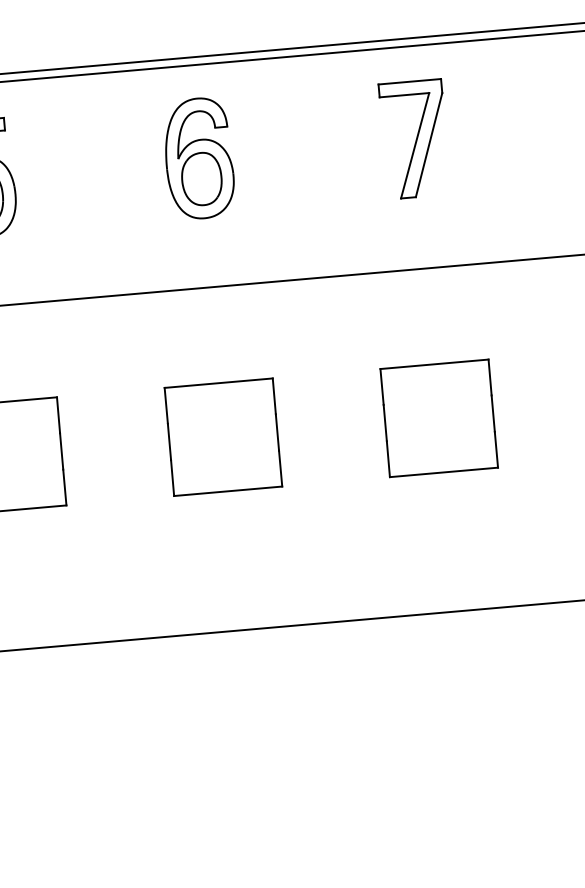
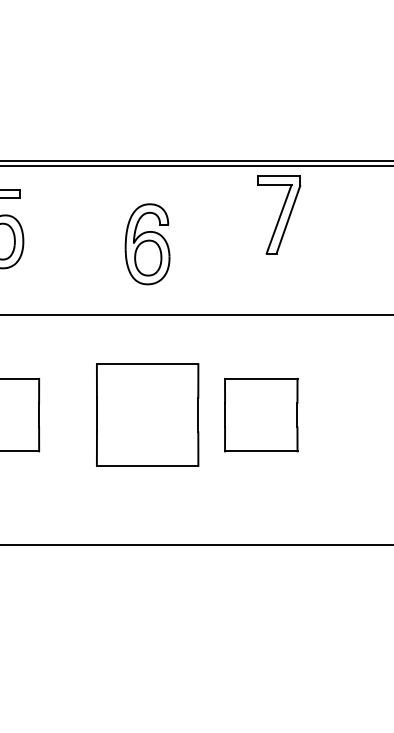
part: (415, 138) -> (279, 214), moved
part: (198, 158) -> (147, 244), moved
part: (439, 418) -> (261, 415), moved
part: (223, 437) -> (147, 415), size x1.4

